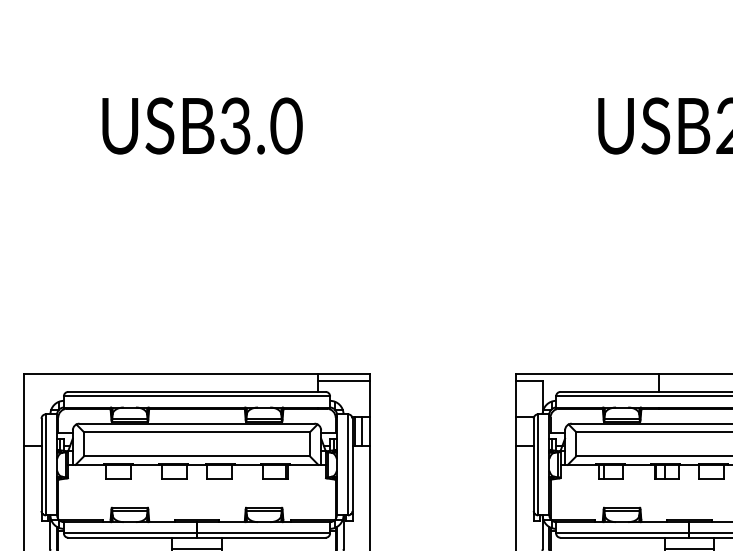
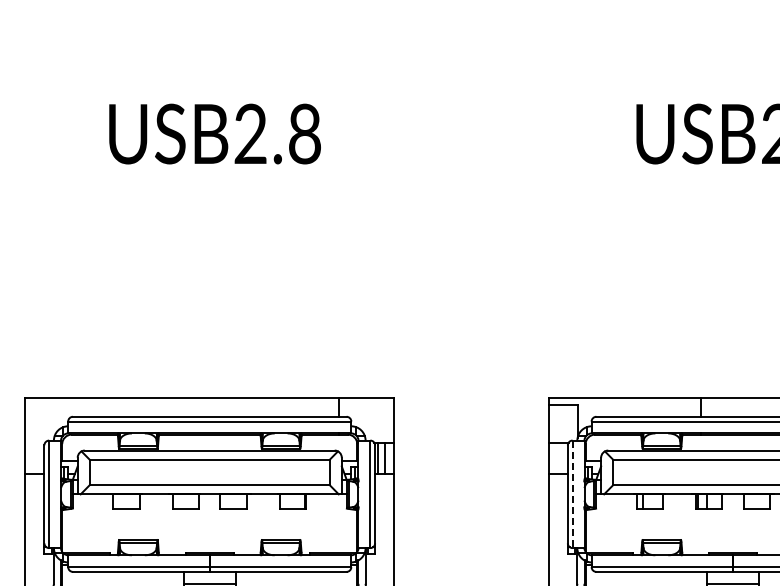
text: (261, 126) -> (278, 134), USB3.0 -> USB2.8
line: (344, 380) -> (366, 404), removed
line: (538, 464) -> (572, 494), solid -> dashed

